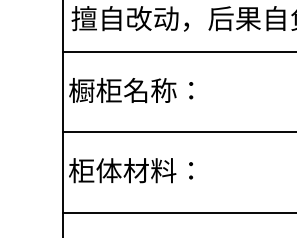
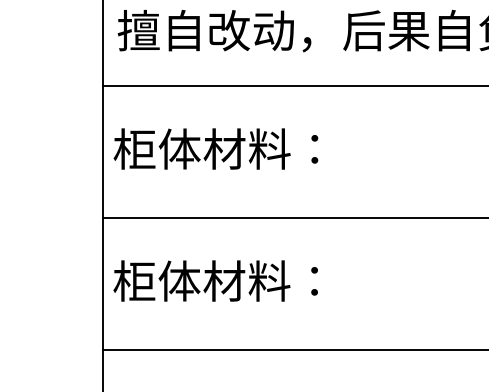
text: (122, 90) -> (201, 149), 橱柜名称： -> 柜体材料：

